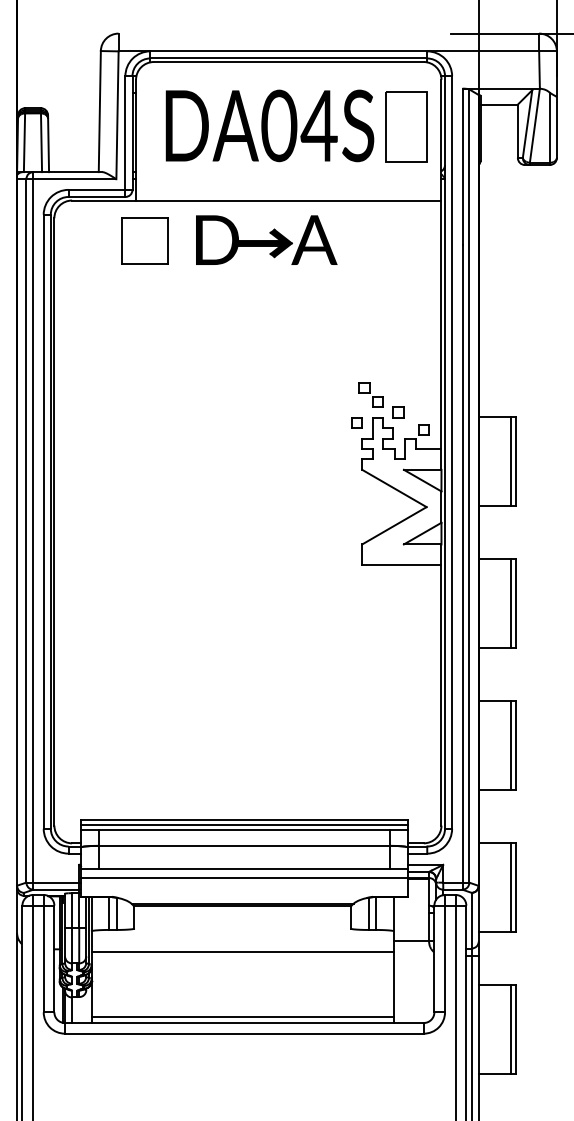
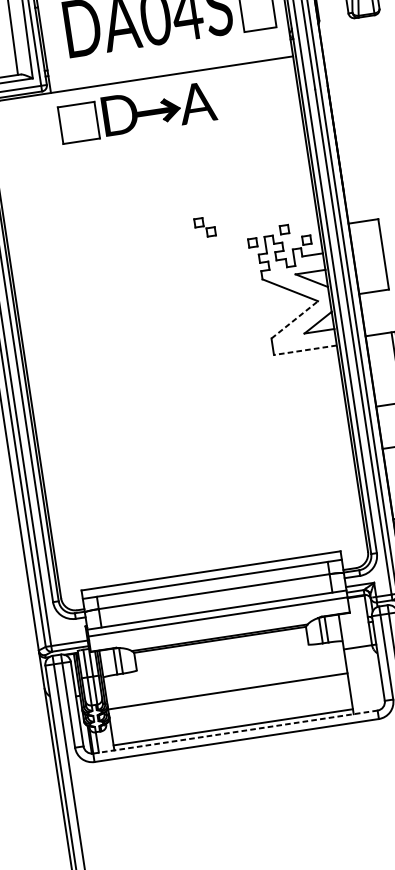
part: (144, 240) -> (78, 122), moved
part: (370, 394) -> (204, 227), moved
line: (511, 461) -> (379, 254), removed
line: (394, 525) -> (294, 319), solid -> dashed
line: (401, 565) -> (305, 350), solid -> dashed
line: (244, 825) -> (211, 575), removed
line: (242, 952) -> (227, 691), moved
line: (244, 1023) -> (235, 732), solid -> dashed

